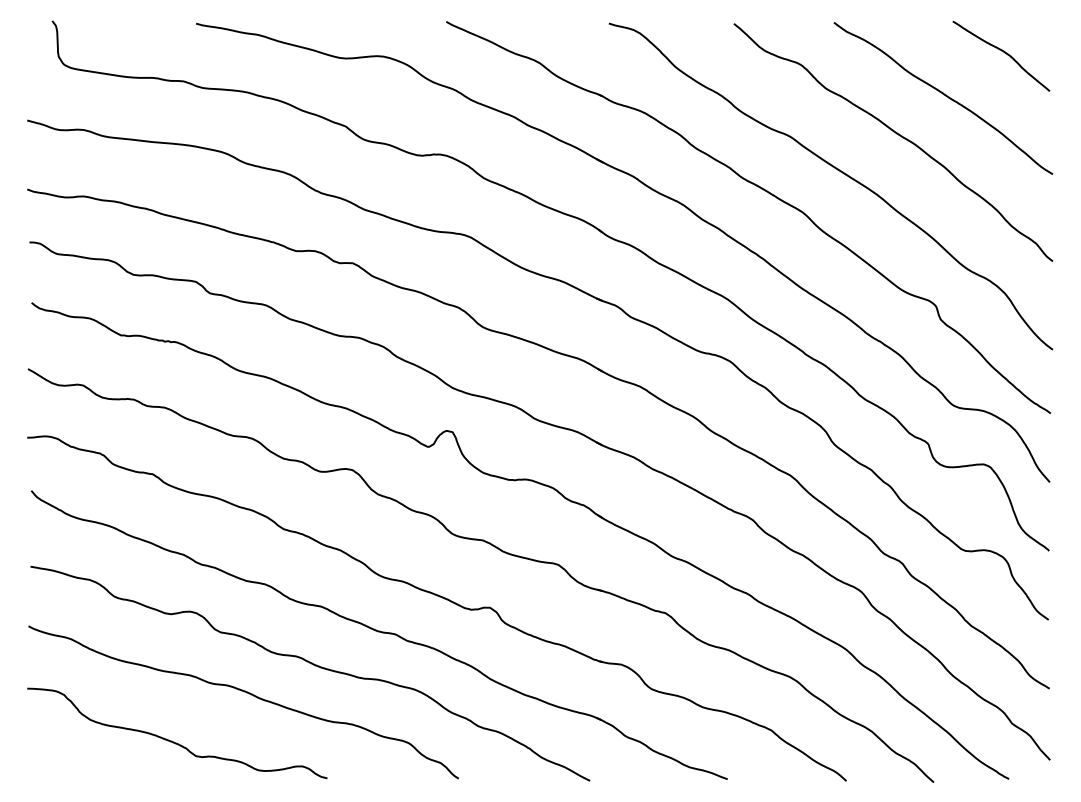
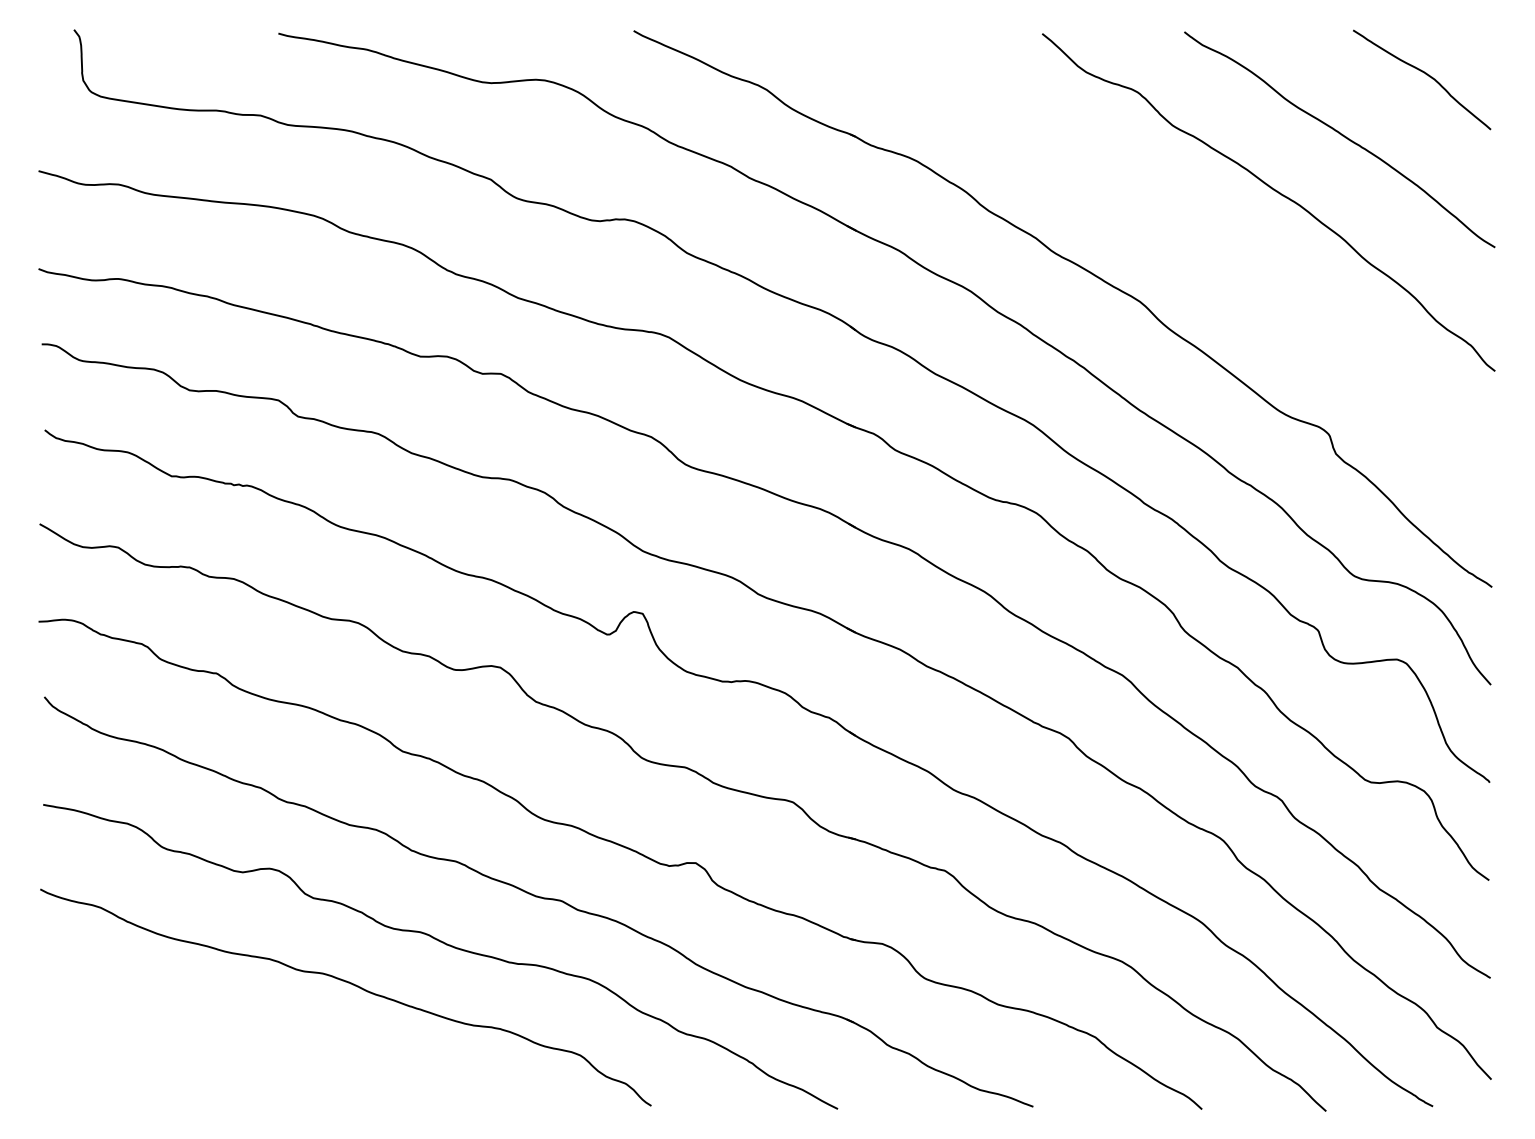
curve: (838, 170) -> (1190, 242), removed
curve: (173, 741) -> (246, 1053), removed

